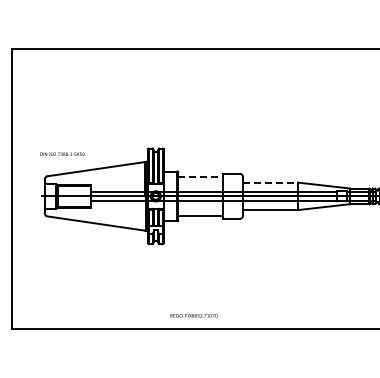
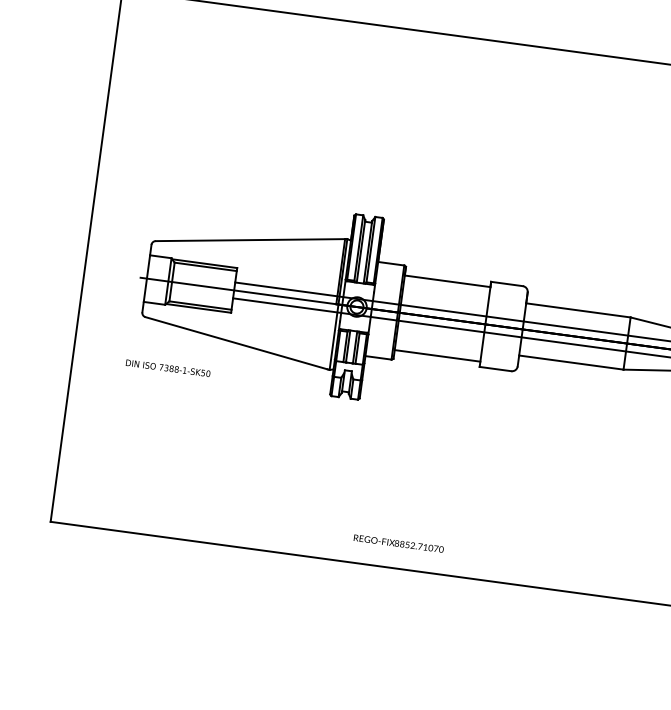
text: (62, 153) -> (168, 366), moved
line: (200, 176) -> (447, 280), dashed -> solid
line: (271, 182) -> (580, 310), dashed -> solid

